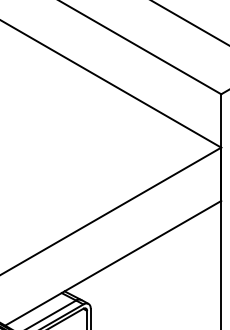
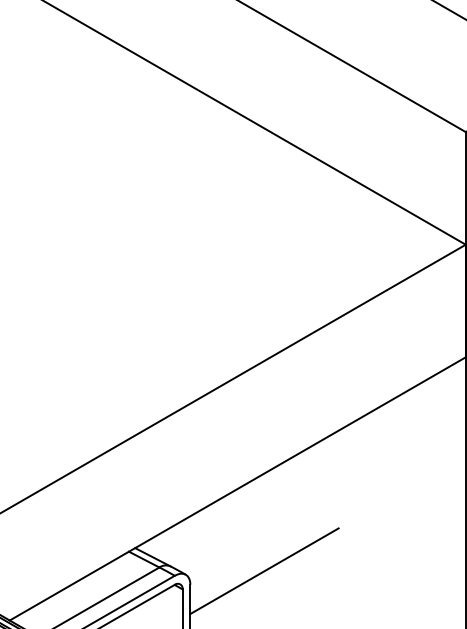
line: (125, 302) -> (263, 571), added

